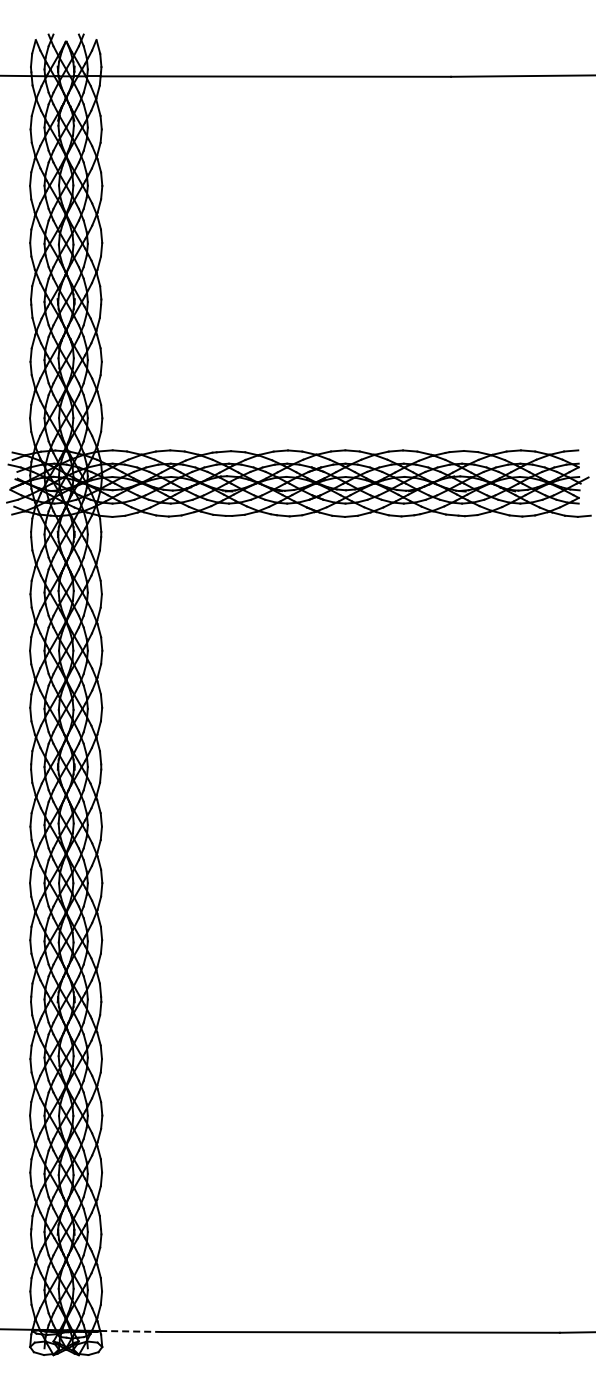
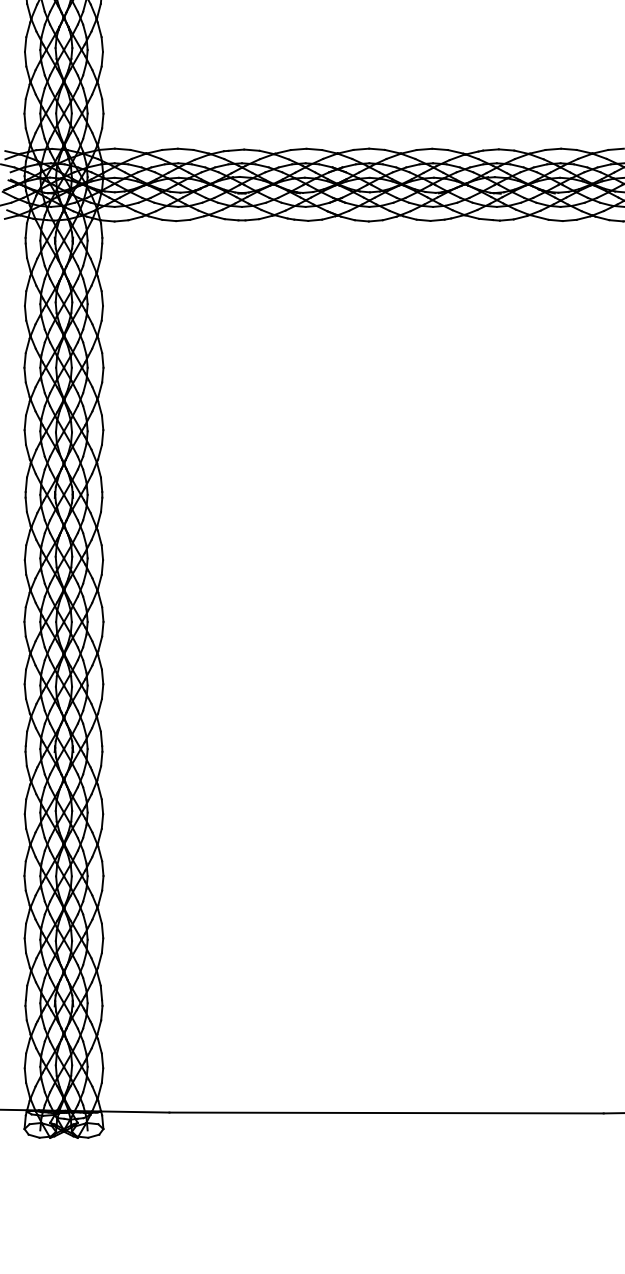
line: (131, 1331) -> (135, 1112), dashed -> solid

